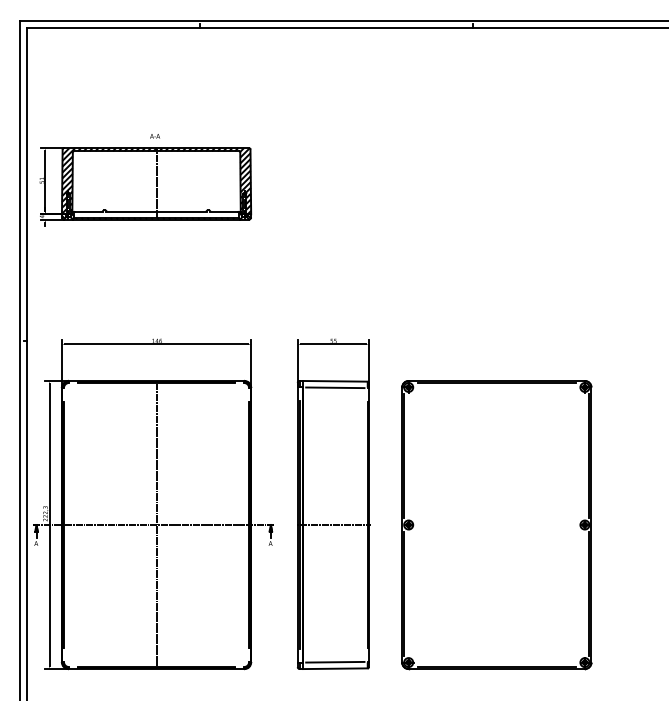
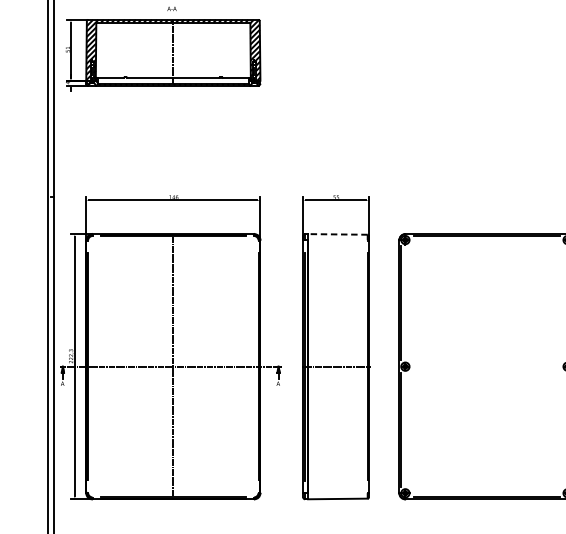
line: (334, 381) -> (337, 234), solid -> dashed
line: (335, 387) -> (338, 240), removed
line: (335, 661) -> (338, 492), removed

